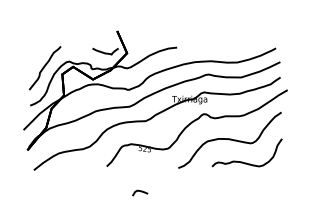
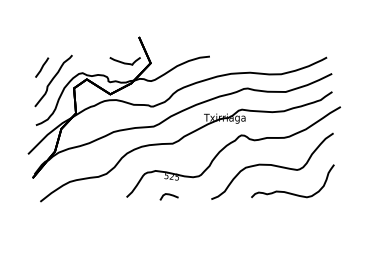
line: (35, 56) -> (42, 67), added
curve: (139, 191) -> (168, 195), moved

